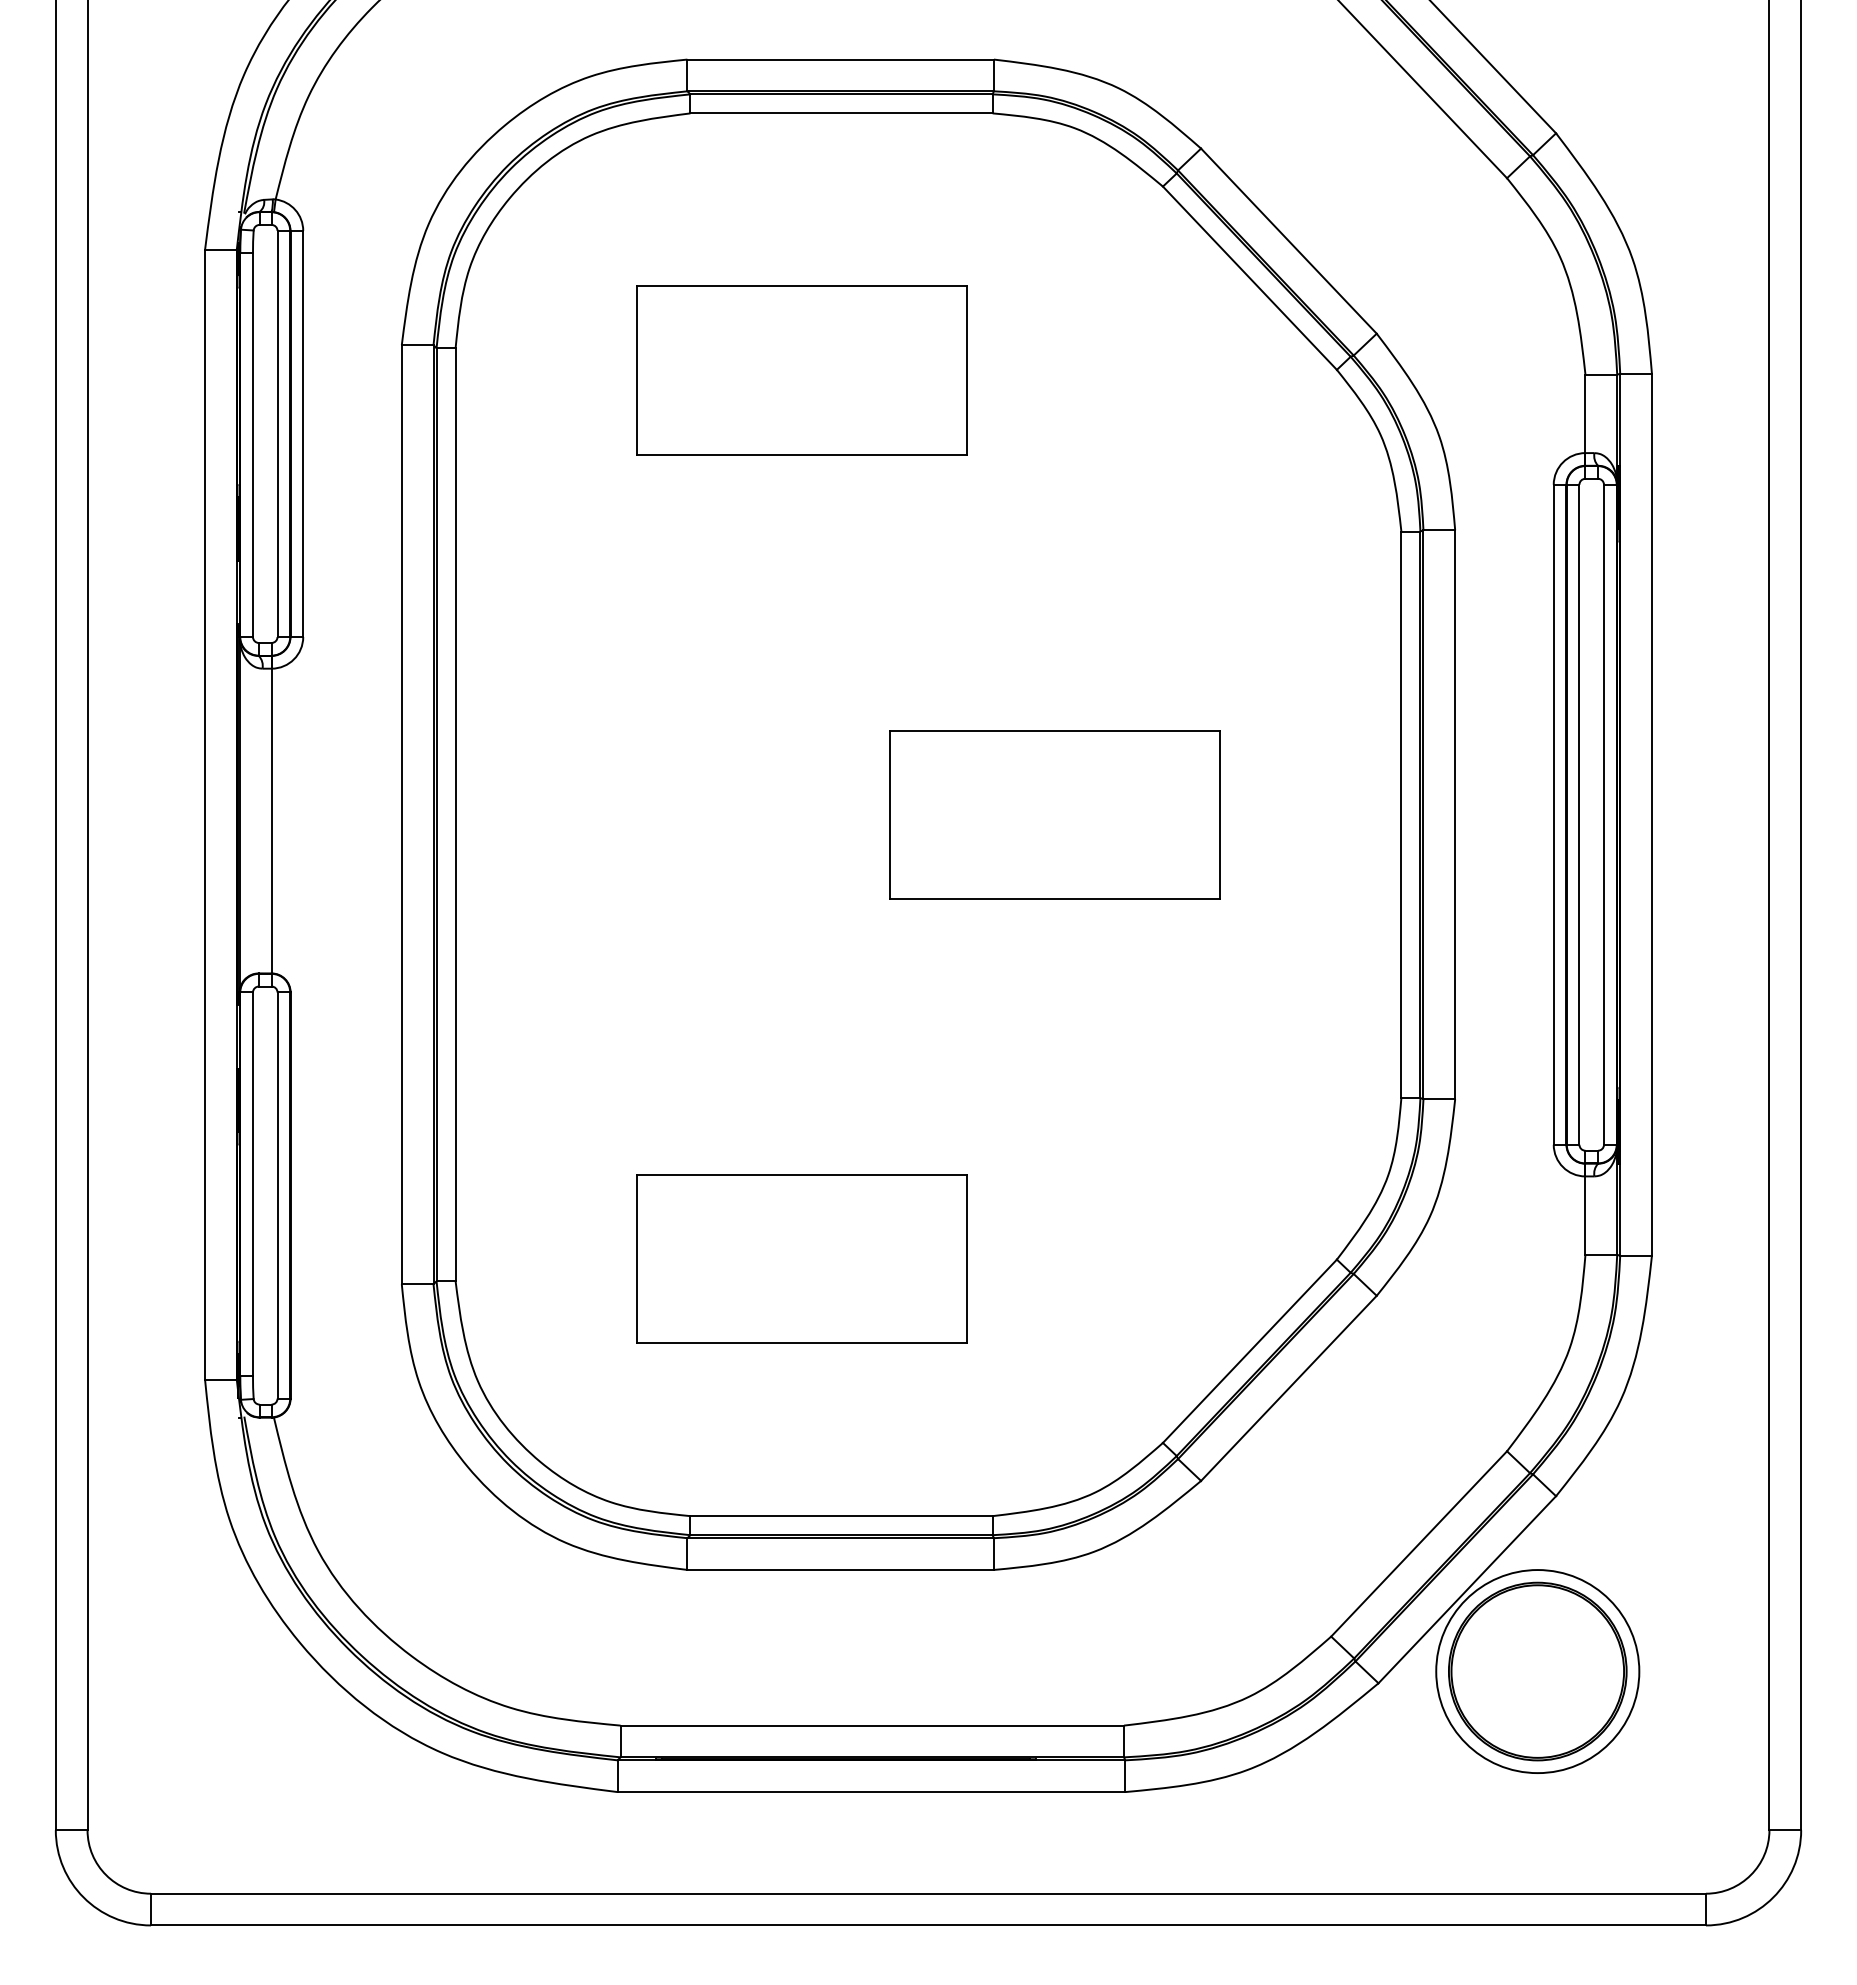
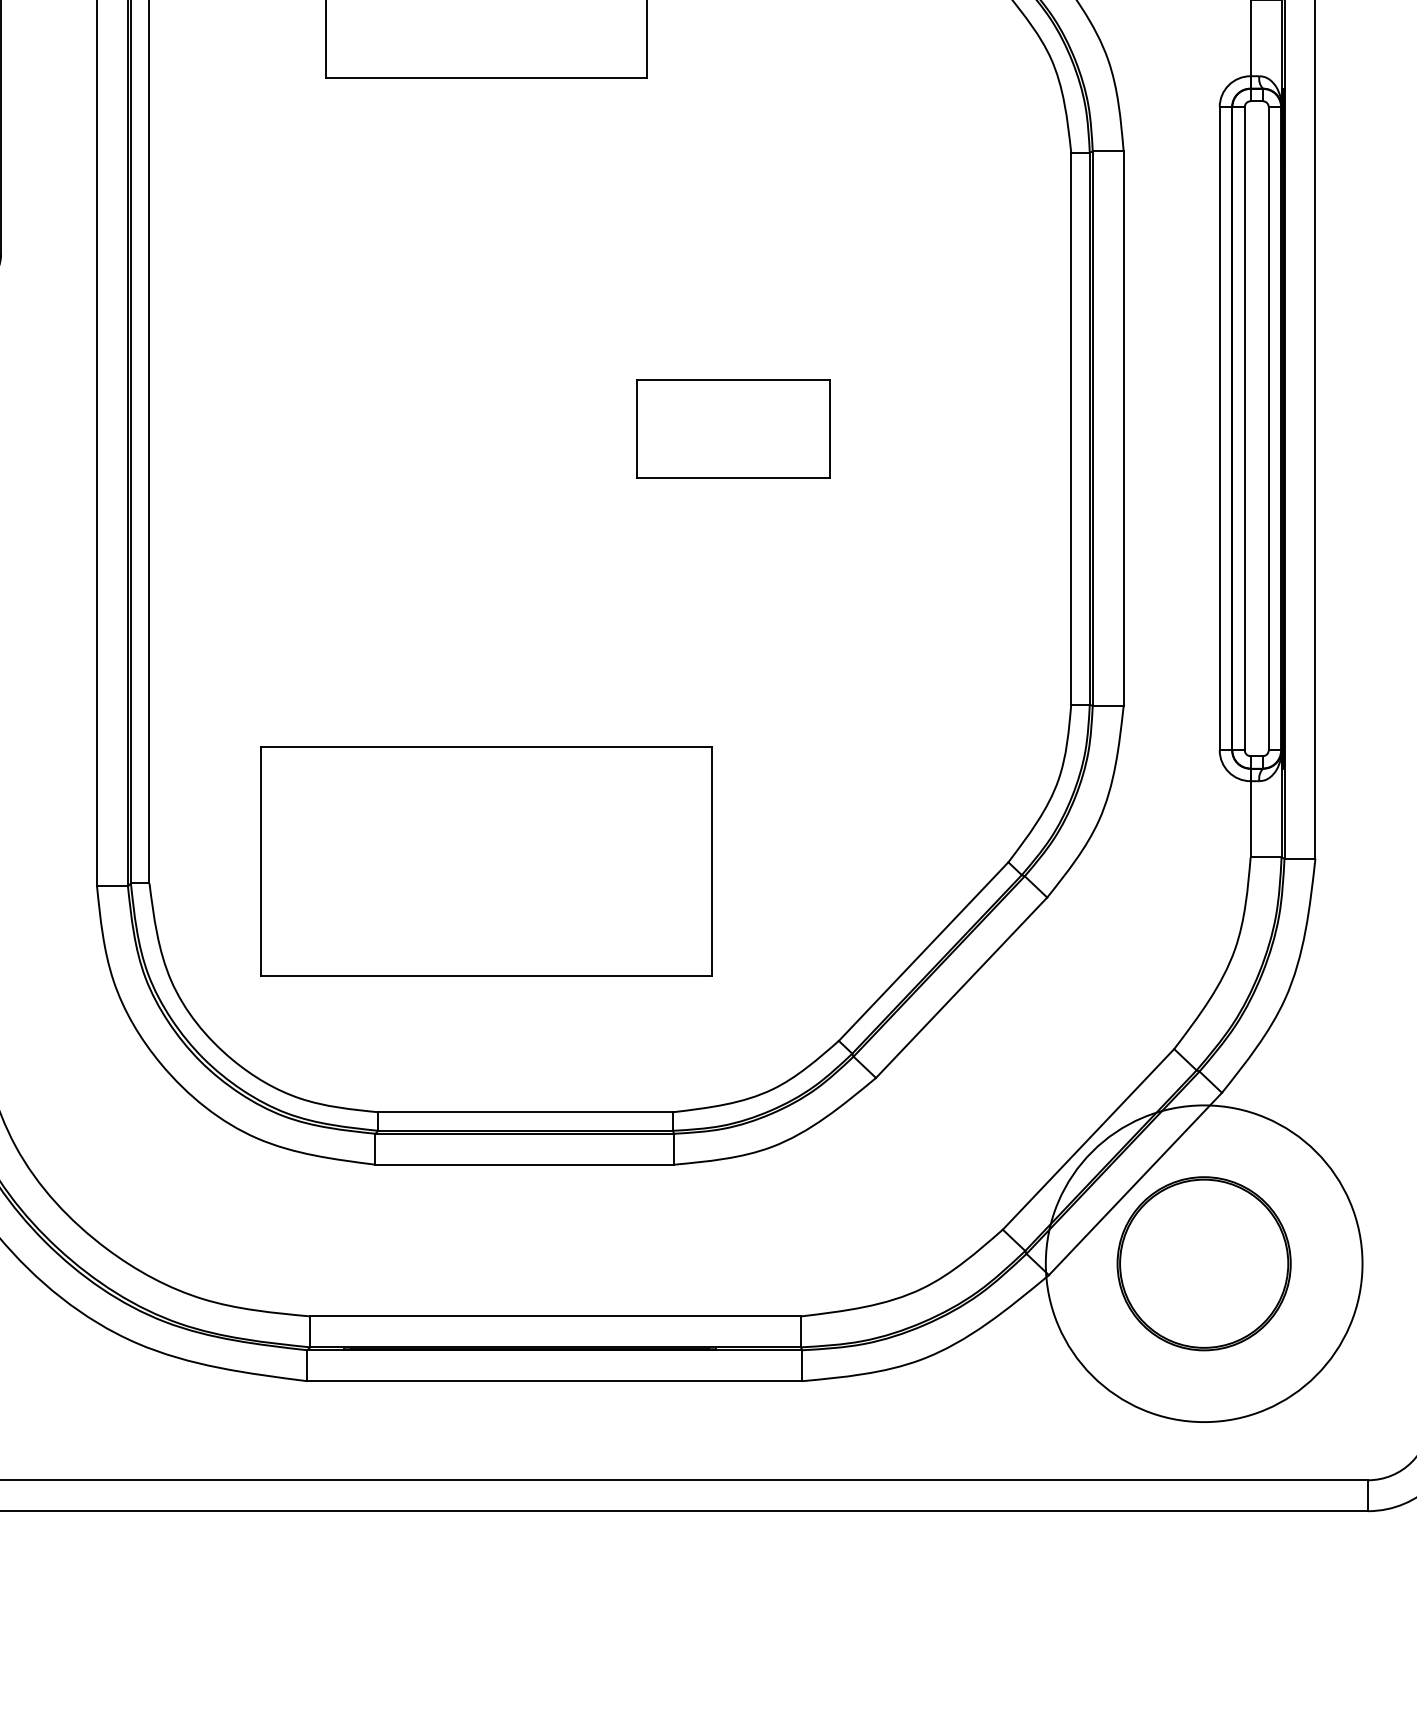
part: (1054, 814) -> (733, 428), size x0.6
part: (801, 1258) -> (486, 861), size x1.4
circle: (1537, 1671) -> (1203, 1263), size x1.6

